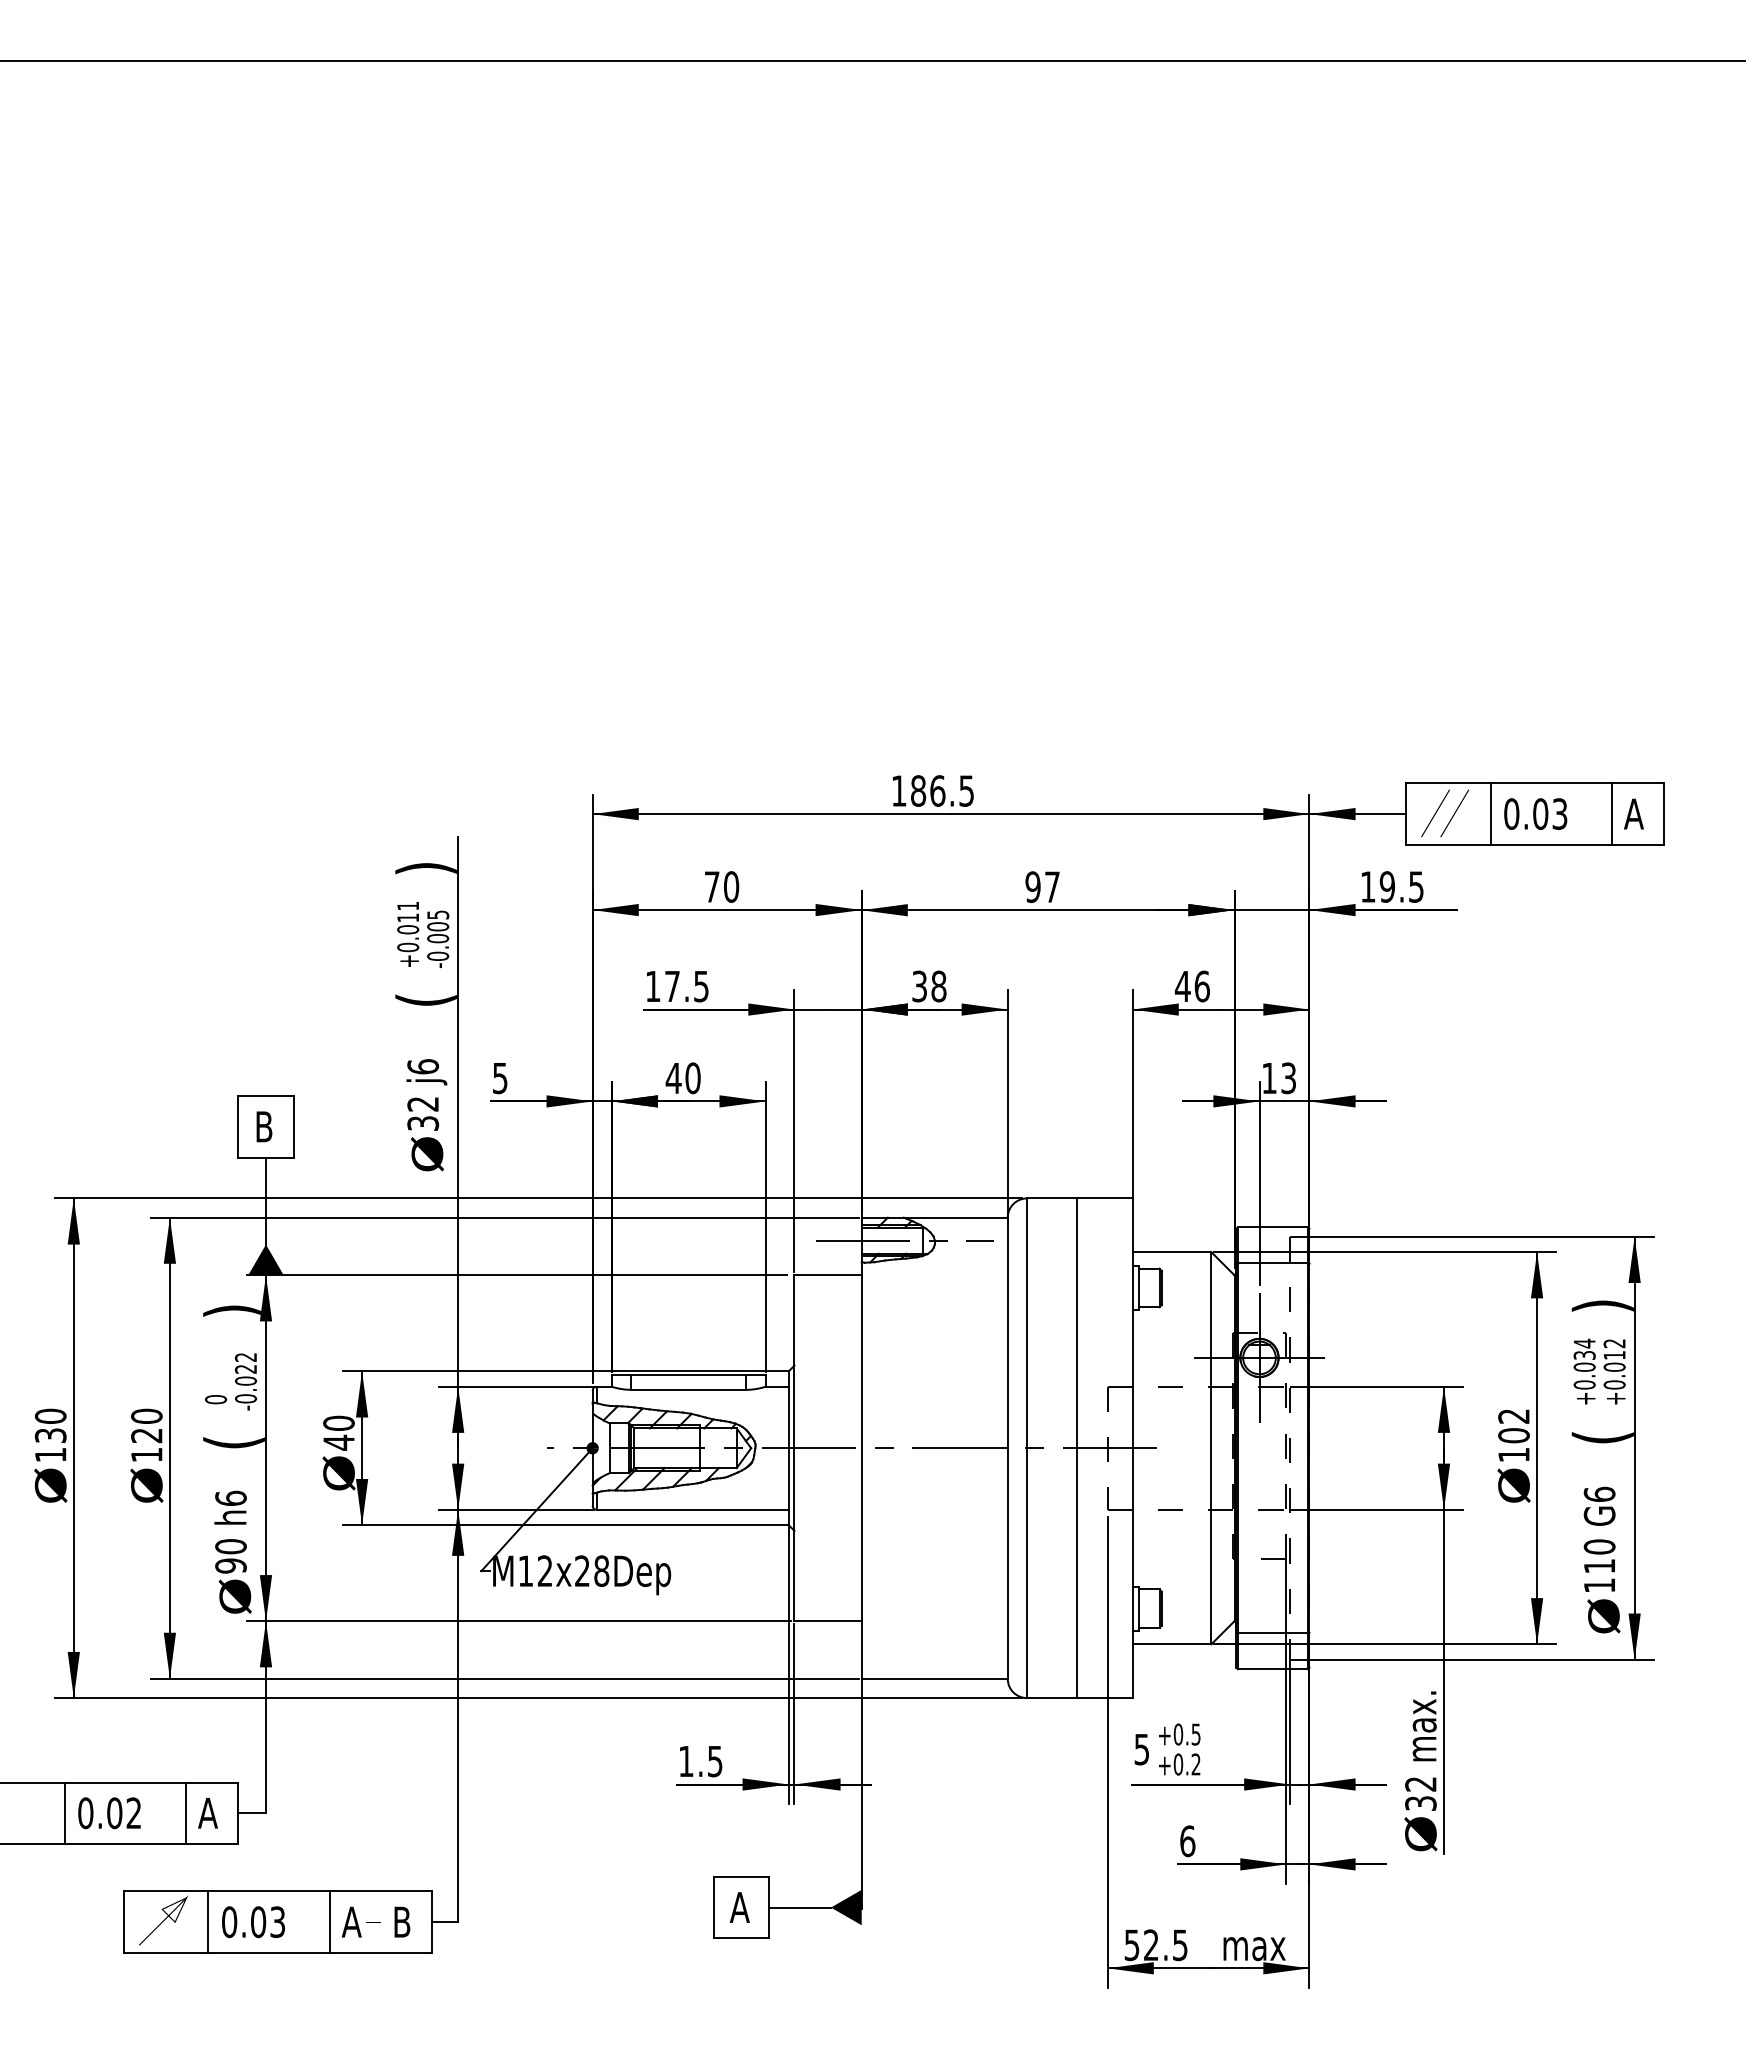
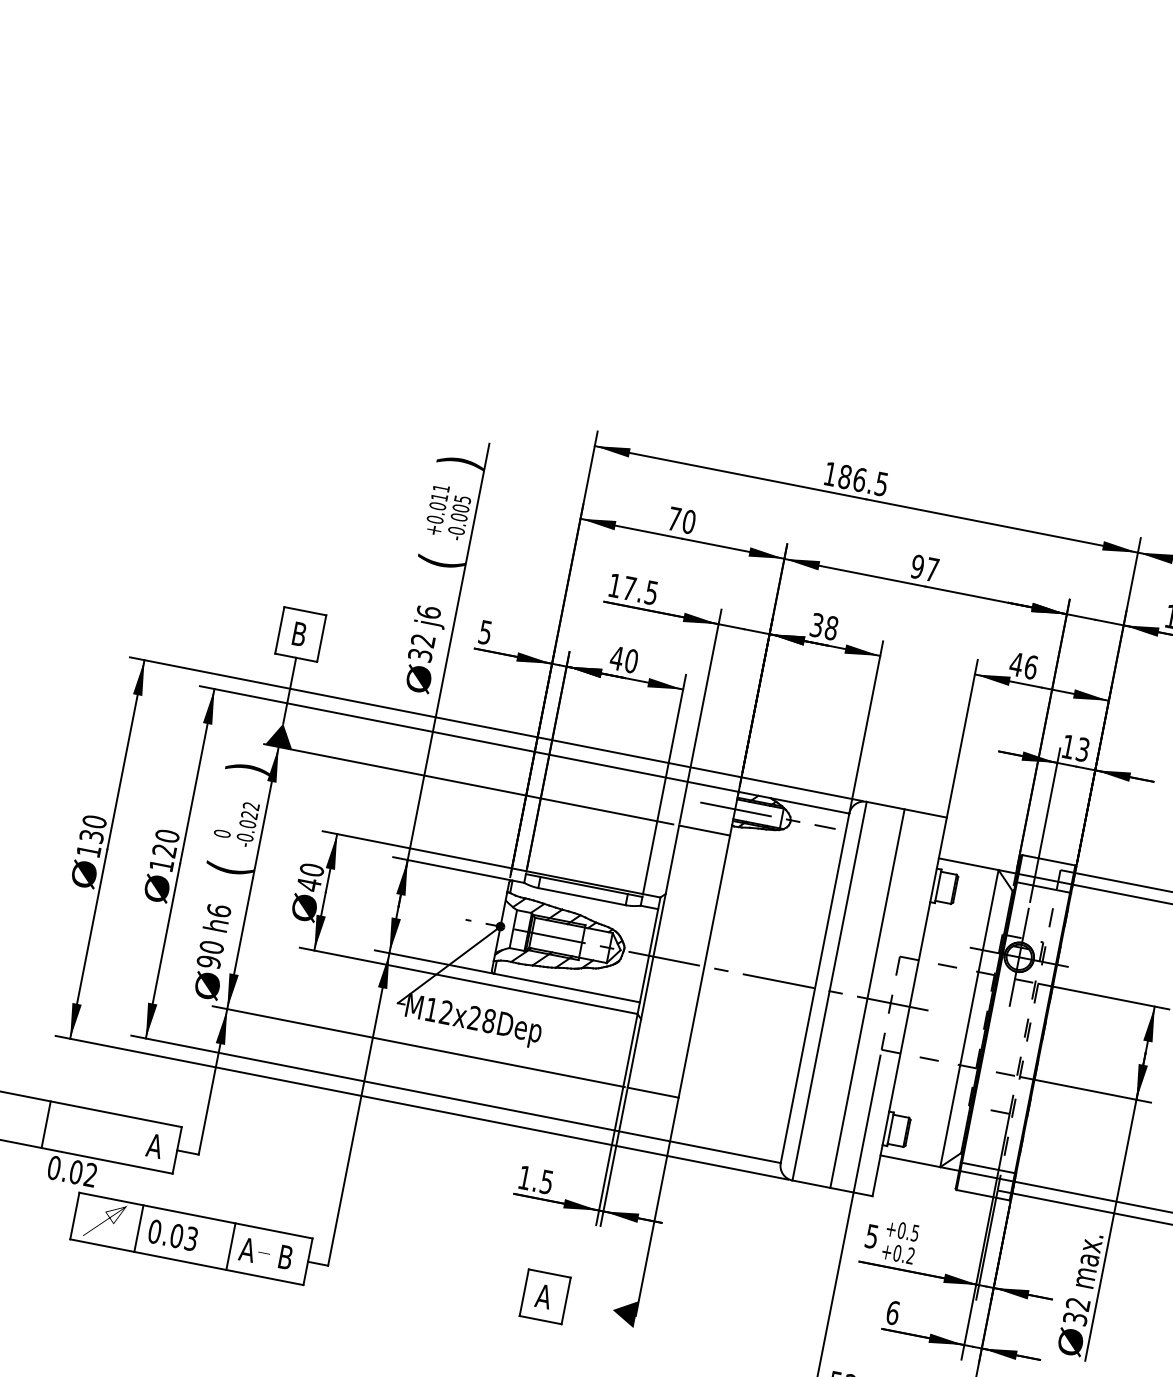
text: (109, 1813) -> (72, 1171), moved
line: (186, 1813) -> (138, 1142), removed
line: (799, 1907) -> (588, 1305), removed

